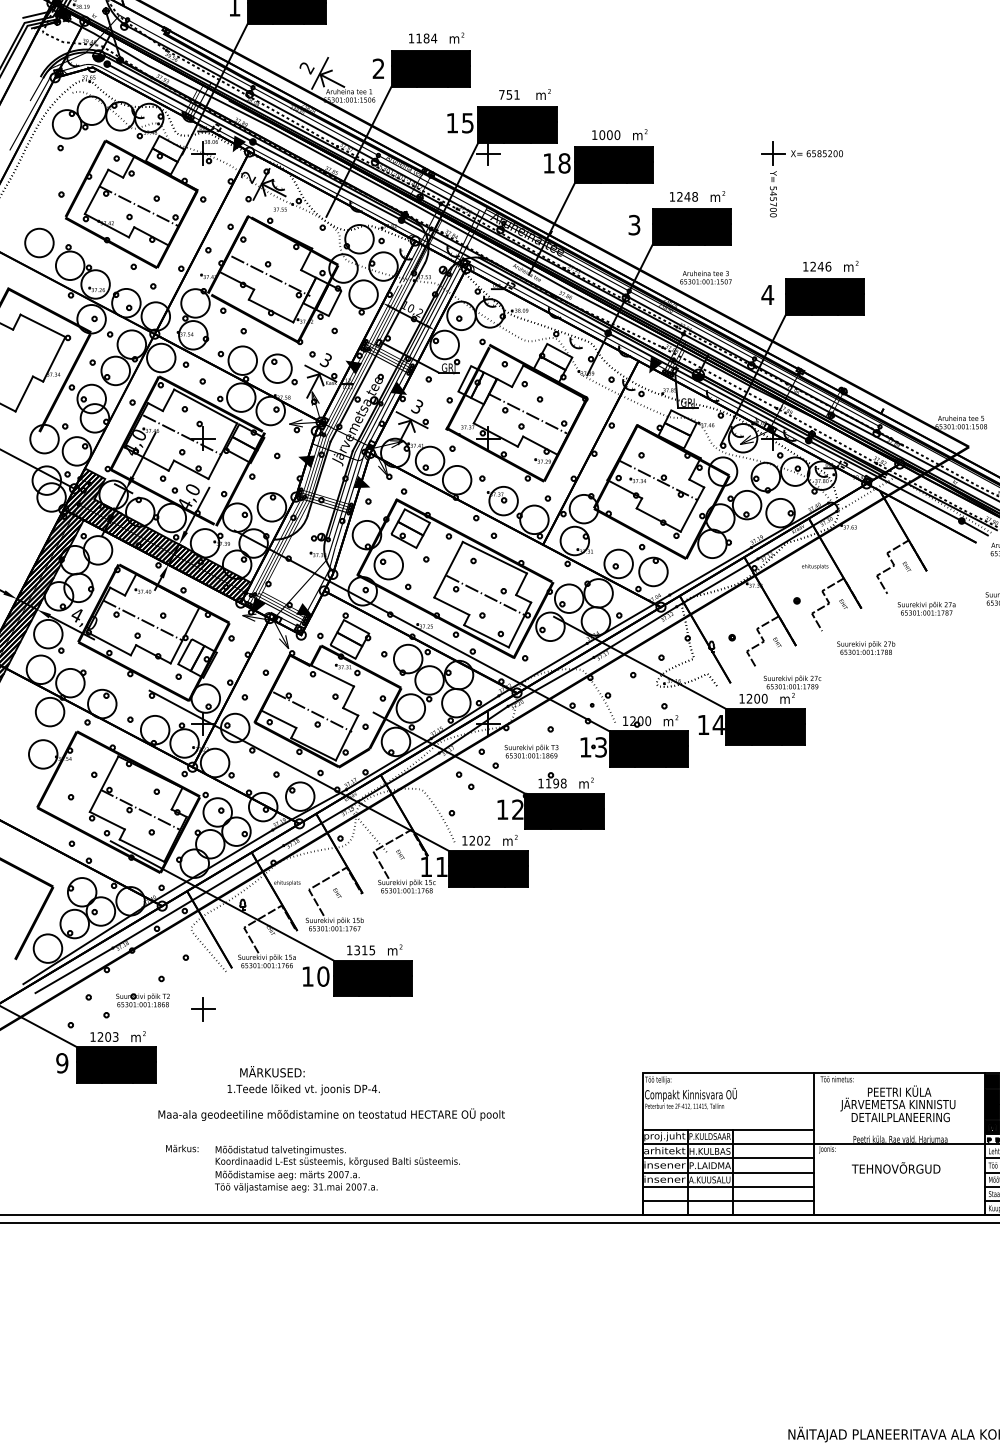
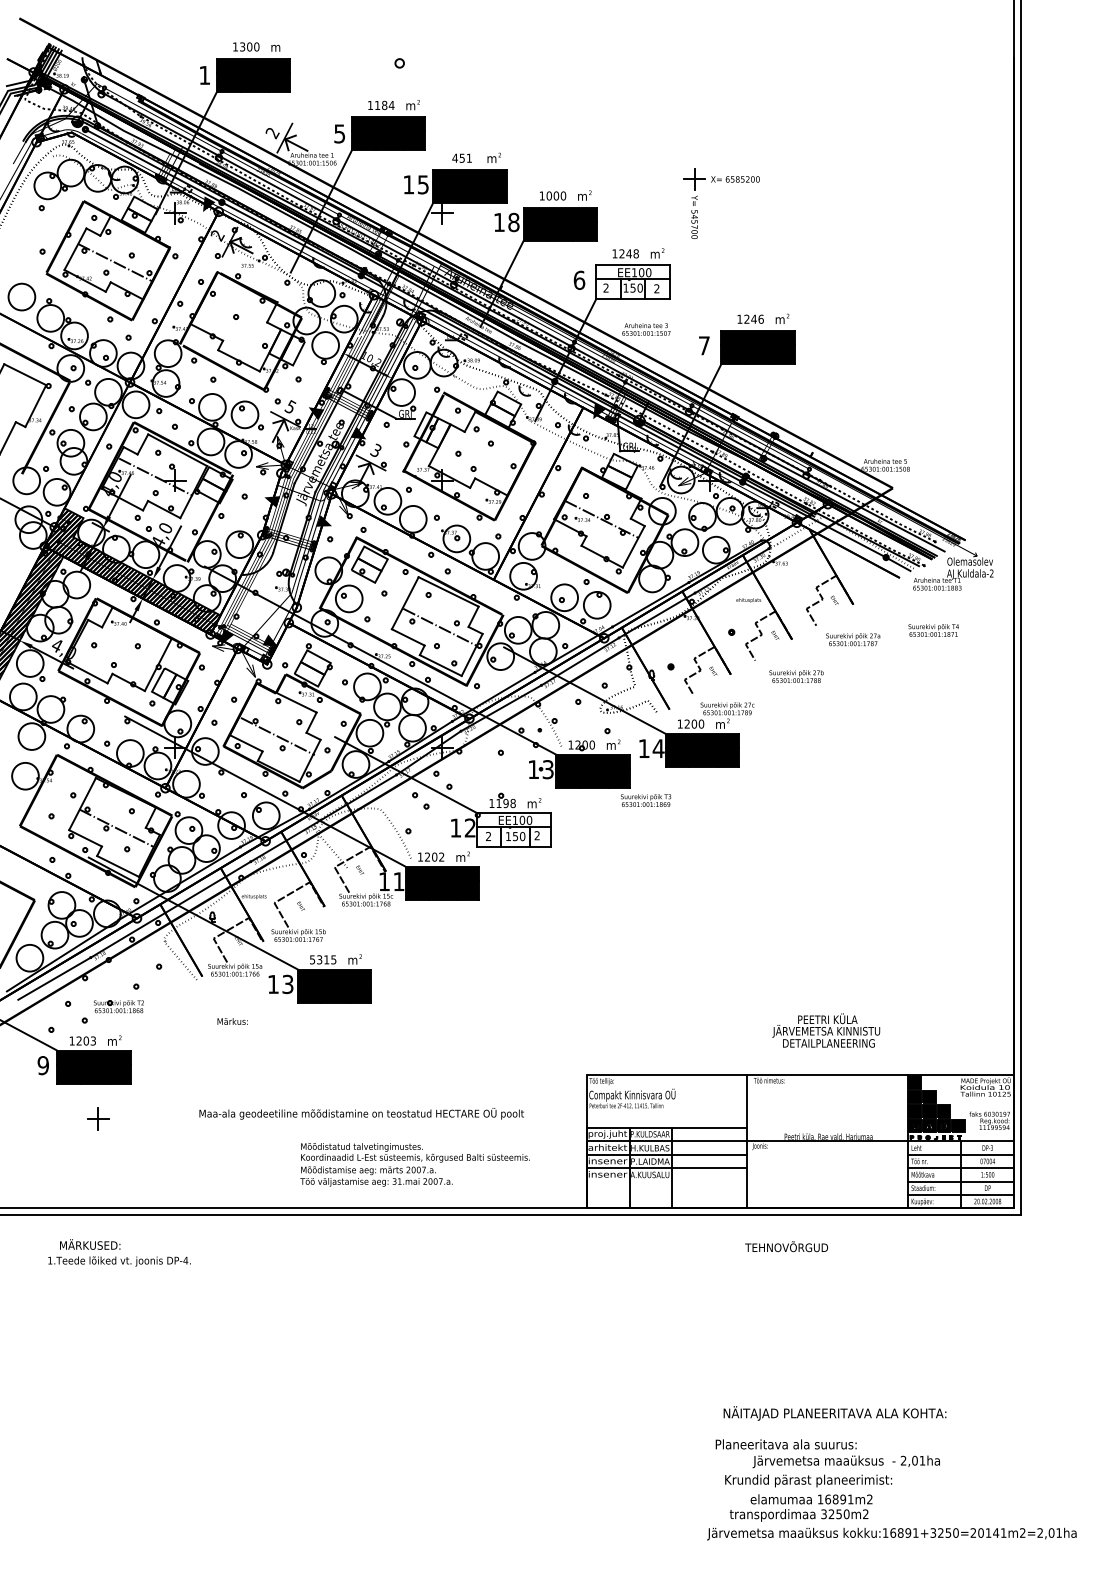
text: (378, 68) -> (339, 133), 2 -> 5
text: (502, 94) -> (455, 157), 751 -> 451
part: (807, 157) -> (726, 182), moved
text: (634, 224) -> (579, 279), 3 -> 6
fill: (691, 226) -> (632, 281), removed
line: (270, 275) -> (238, 327), removed
text: (767, 294) -> (704, 345), 4 -> 7
text: (328, 359) -> (292, 406), 3 -> 5
line: (527, 413) -> (479, 456), removed
line: (142, 620) -> (118, 650), removed
text: (532, 751) -> (646, 800), moved
fill: (564, 811) -> (513, 829), removed
text: (349, 950) -> (312, 959), 1315 -> 5315
text: (322, 976) -> (287, 984), 10 -> 13
part: (203, 1008) -> (98, 1118), moved
text: (303, 1080) -> (119, 1252), moved
text: (898, 1103) -> (826, 1030), moved
text: (331, 1114) -> (361, 1113), moved
text: (182, 1148) -> (232, 1021), moved
text: (896, 1167) -> (786, 1246), moved
text: (336, 1168) -> (414, 1164), moved
line: (728, 1186) -> (667, 1181), removed
line: (728, 1200) -> (667, 1194), removed

